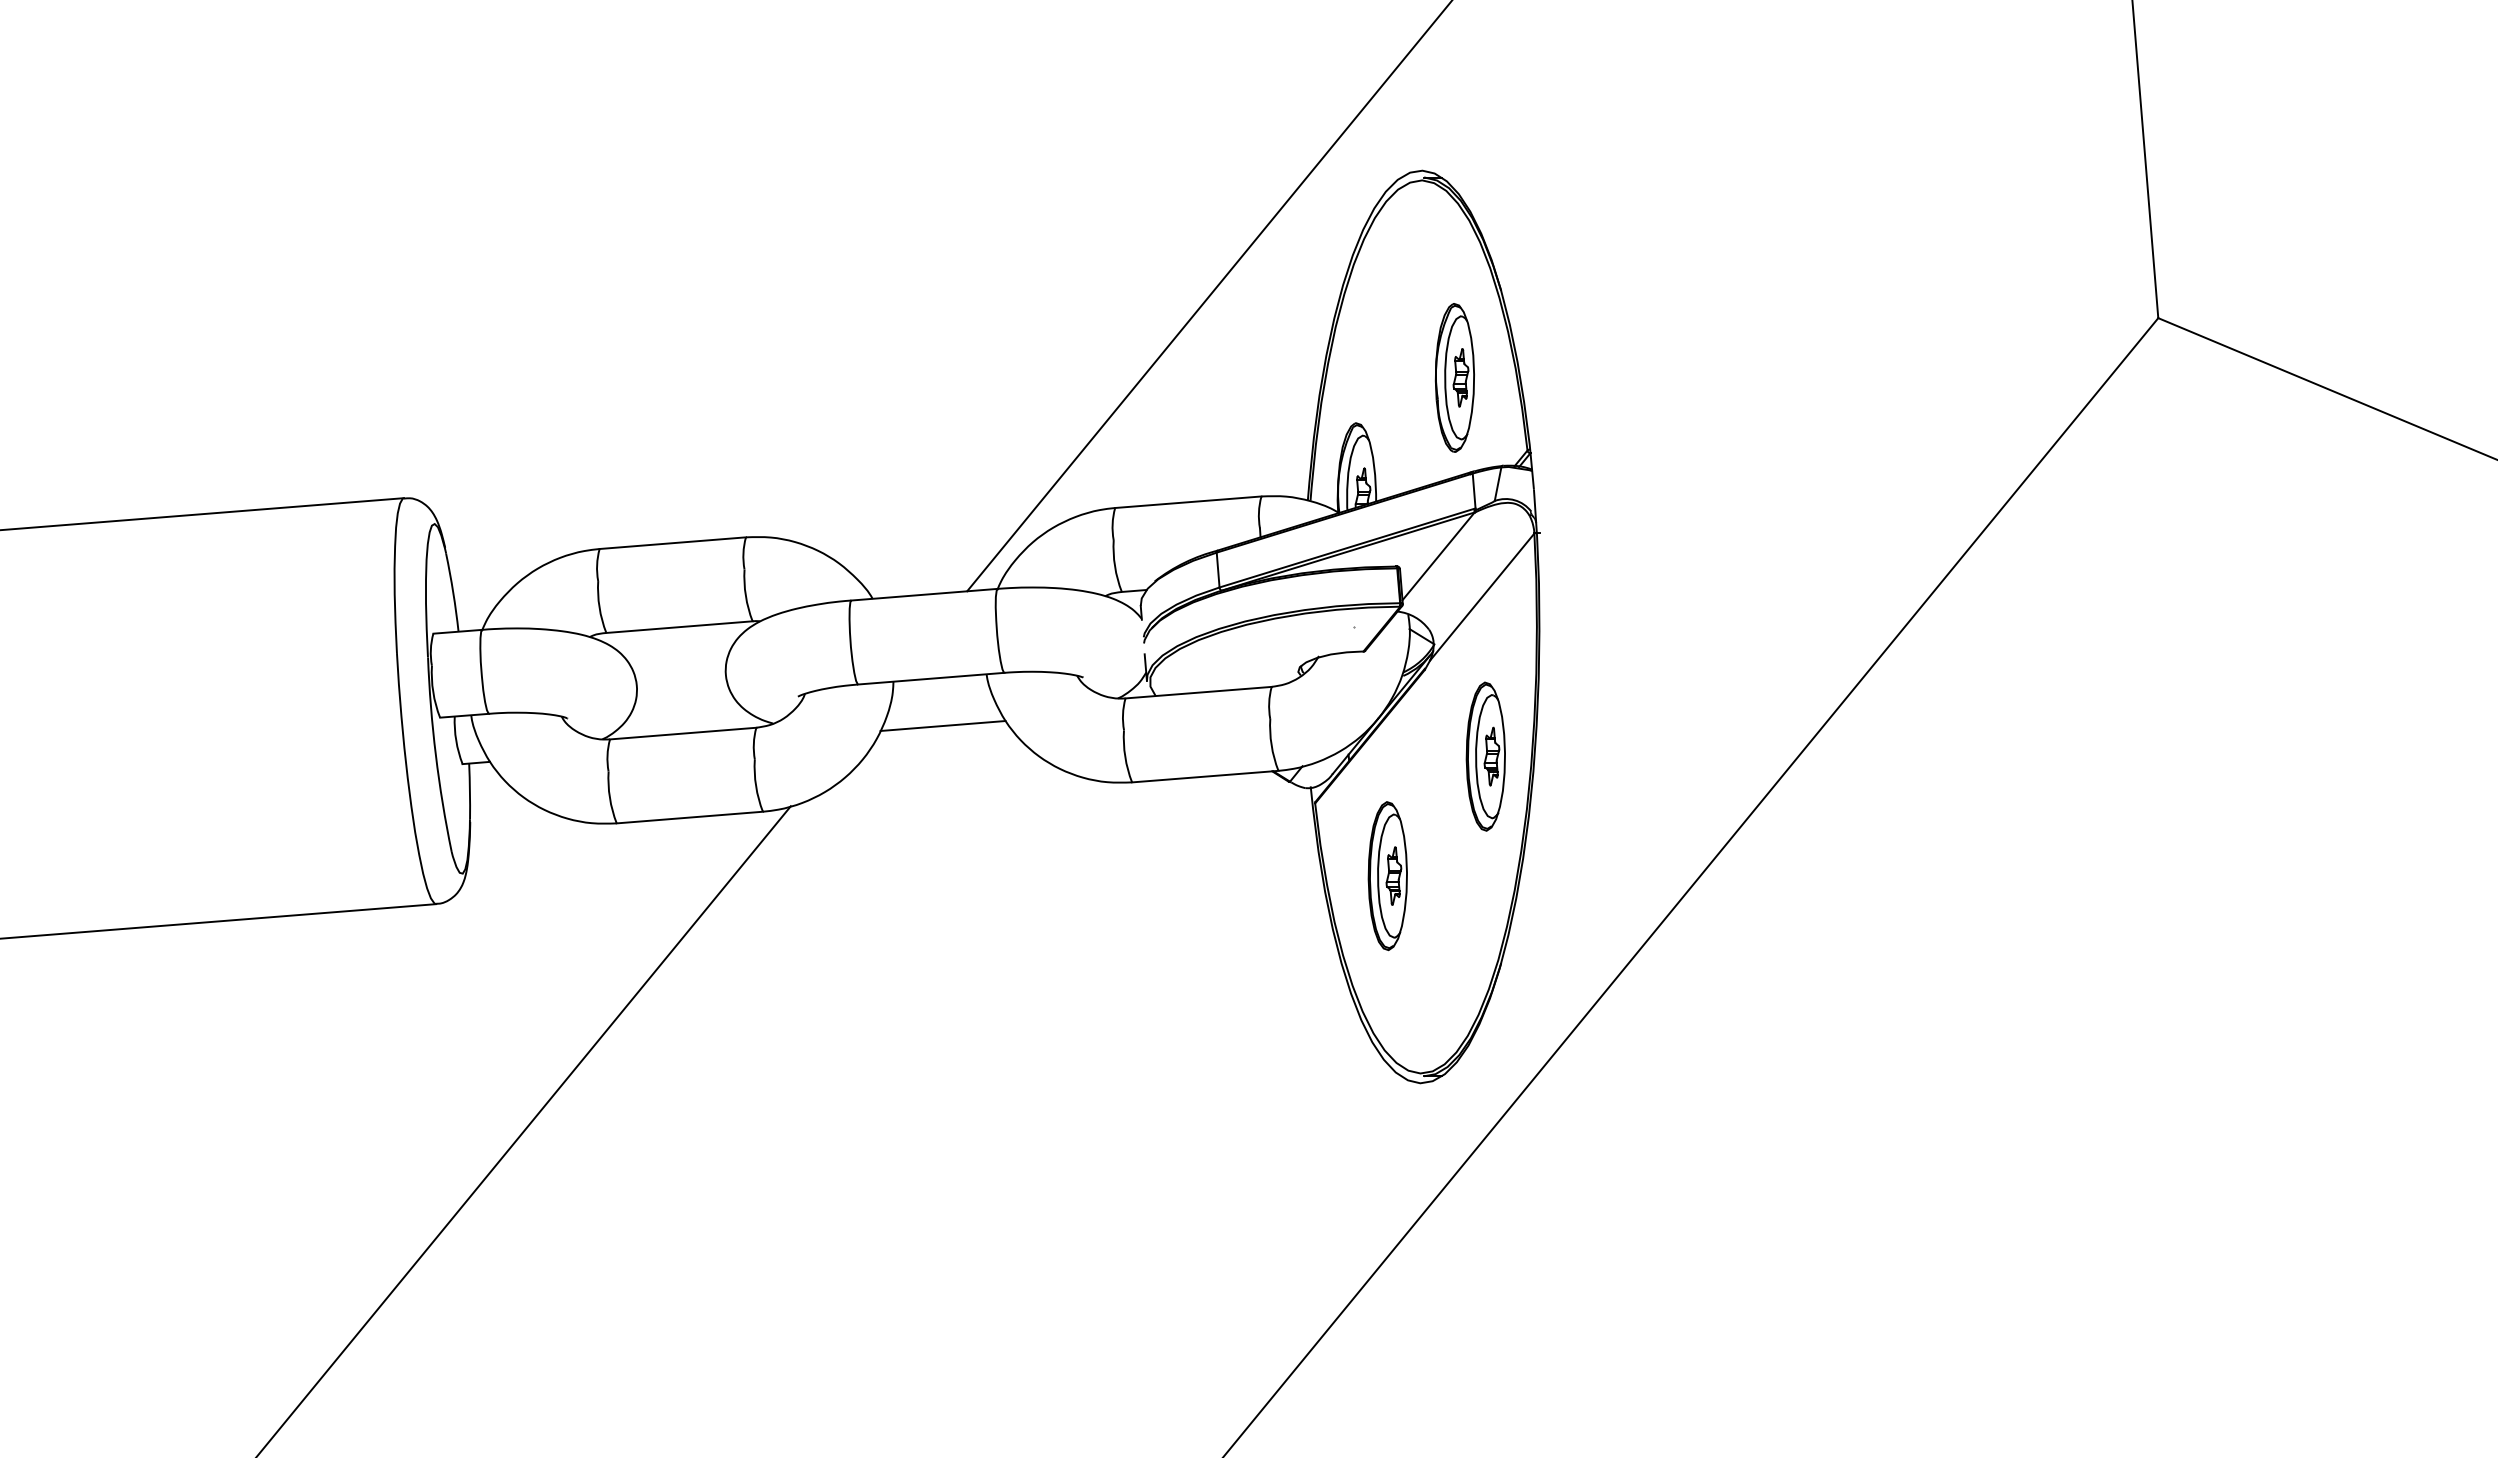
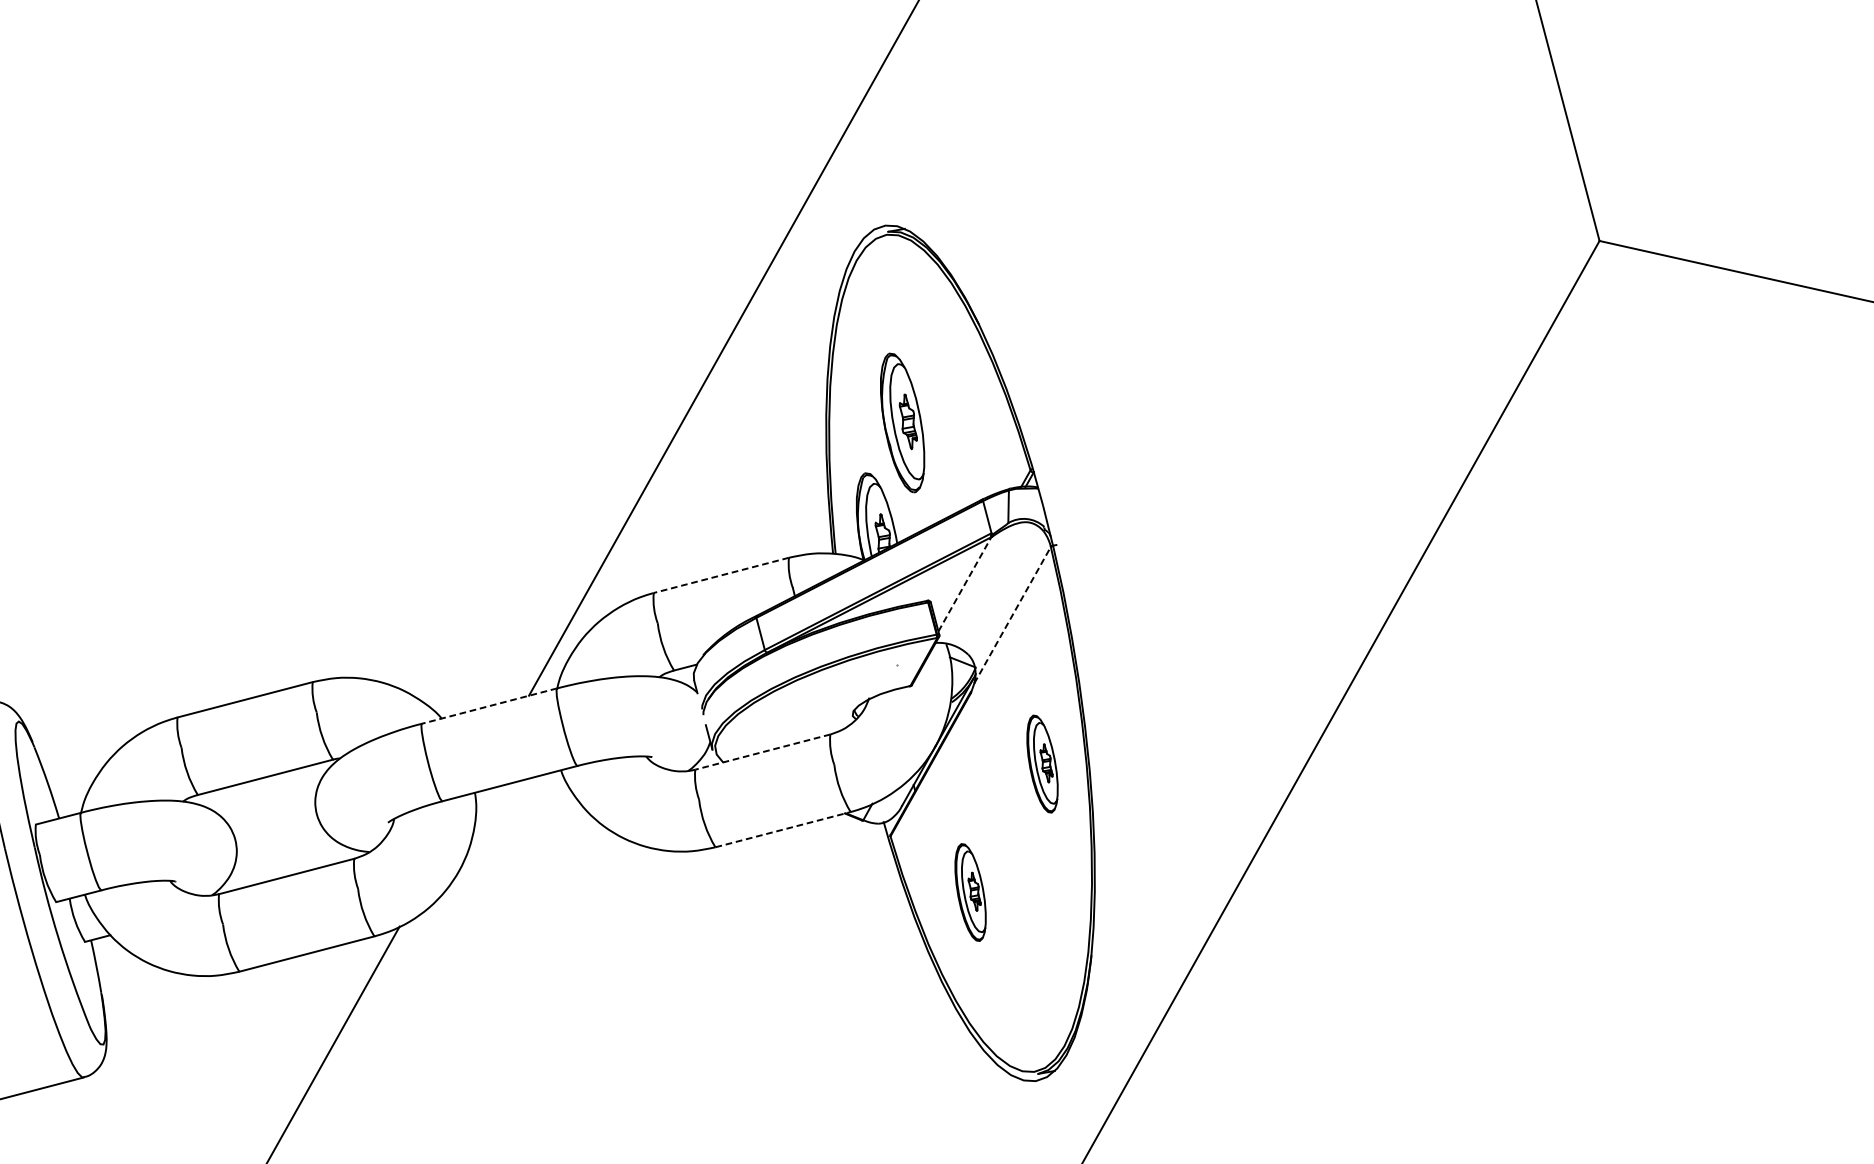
part: (1454, 377) -> (902, 422), moved
line: (1187, 502) -> (720, 575), solid -> dashed
line: (1438, 556) -> (964, 584), solid -> dashed
line: (924, 594) -> (489, 705), solid -> dashed
line: (1482, 596) -> (1012, 614), solid -> dashed
line: (1198, 692) -> (762, 751), solid -> dashed
line: (942, 725) -> (528, 825), removed
part: (1485, 756) -> (1042, 764), size x0.7
line: (1205, 776) -> (783, 829), solid -> dashed
part: (1387, 876) -> (970, 892), size x0.7

